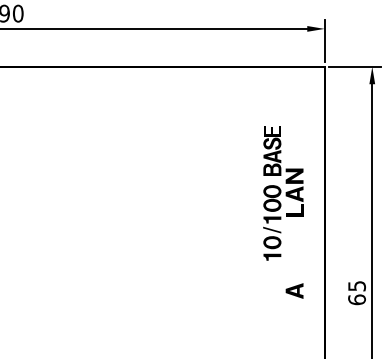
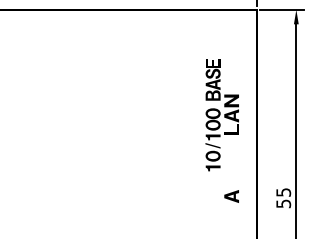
text: (356, 299) -> (283, 203), 65 -> 55

